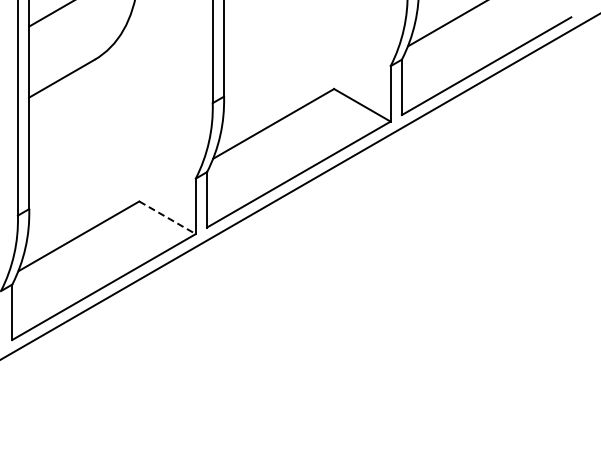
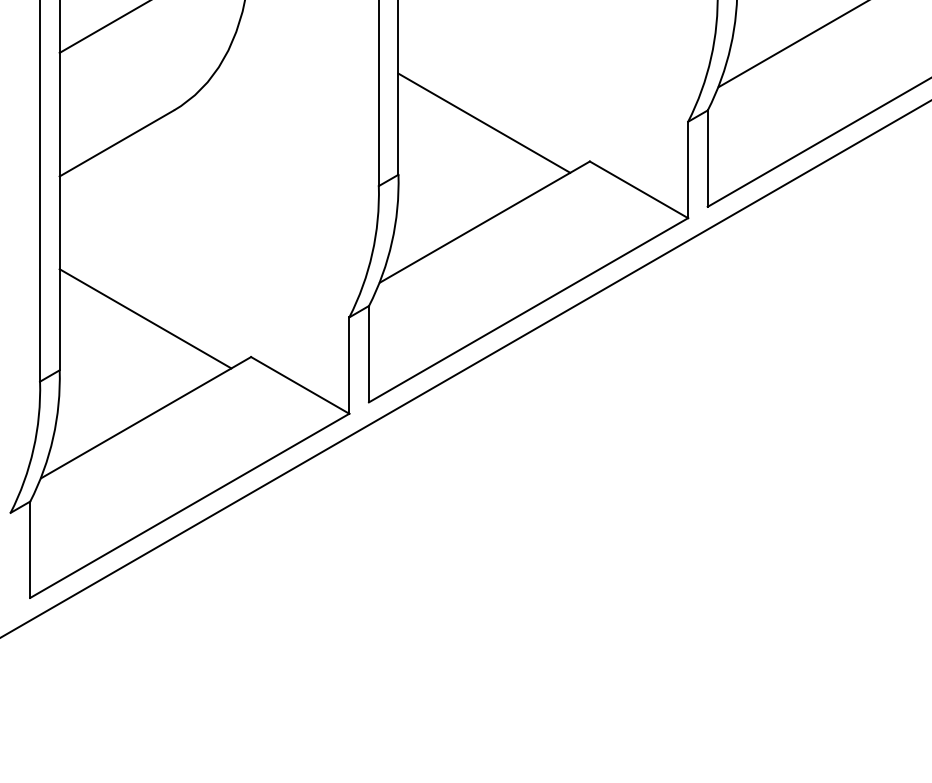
line: (273, 66) -> (484, 122), added
line: (78, 179) -> (145, 318), added
line: (167, 217) -> (300, 384), dashed -> solid

